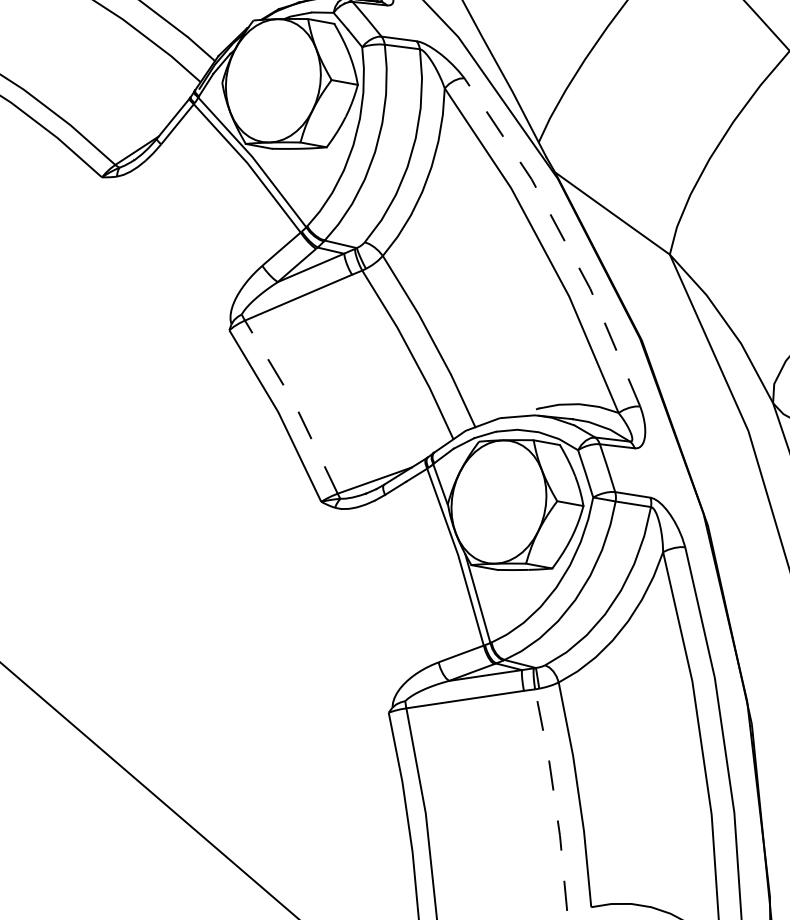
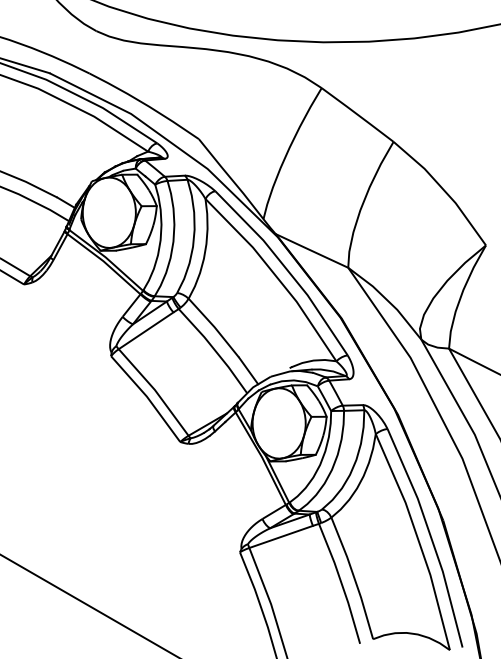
line: (562, 235) -> (286, 268), dashed -> solid
line: (293, 402) -> (154, 389), dashed -> solid
line: (554, 800) -> (341, 583), dashed -> solid

